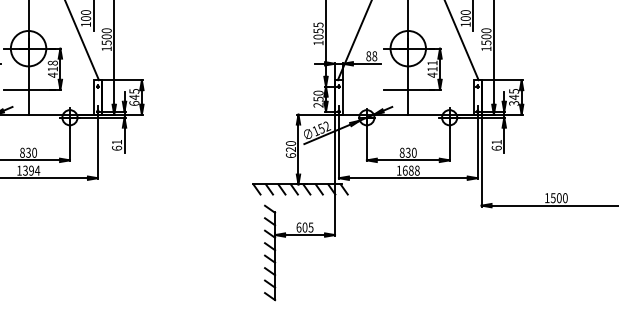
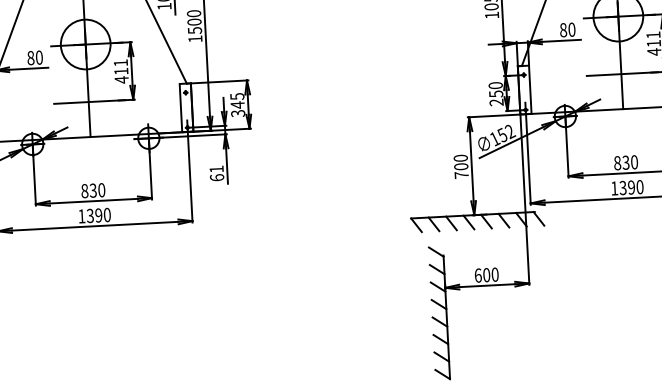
text: (374, 56) -> (571, 30), 88 -> 80
text: (52, 62) -> (120, 62), 418 -> 411
text: (133, 103) -> (236, 113), 645 -> 345
text: (291, 152) -> (462, 170), 620 -> 700
text: (37, 170) -> (107, 214), 1394 -> 1390
text: (410, 170) -> (630, 187), 1688 -> 1390
text: (310, 227) -> (494, 274), 605 -> 600

